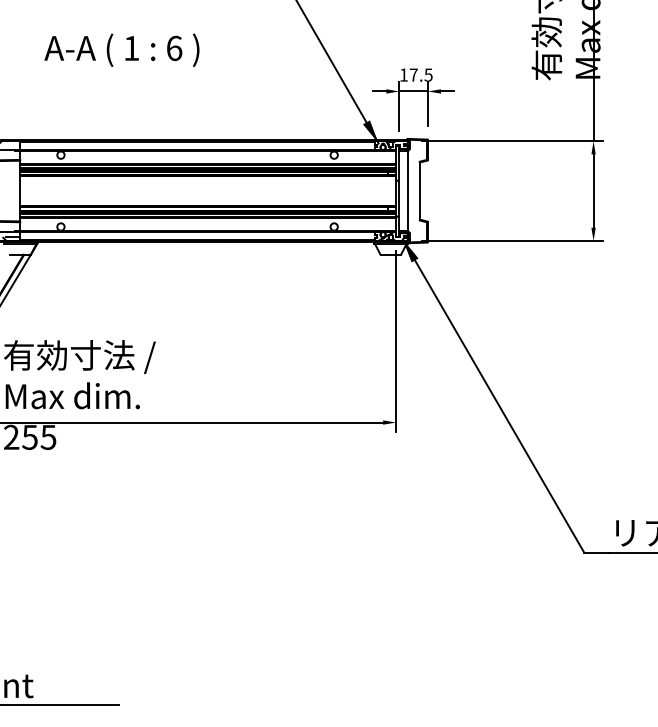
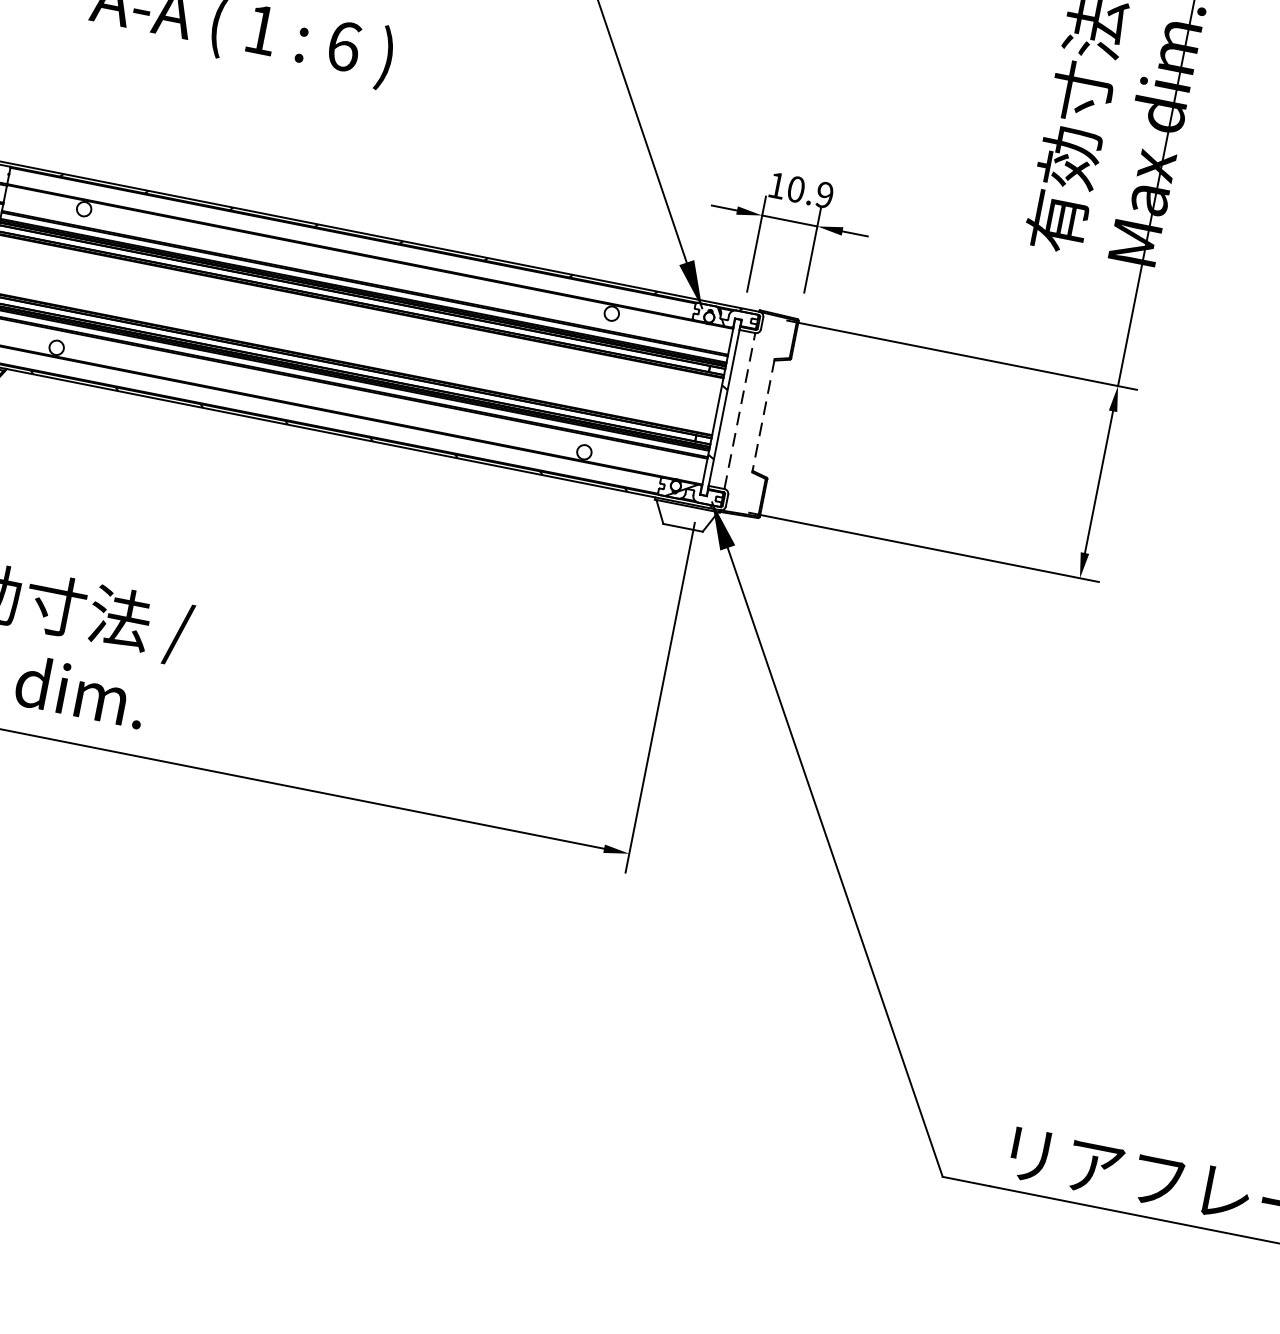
text: (420, 74) -> (809, 190), 17.5 -> 10.9
line: (407, 190) -> (739, 409), solid -> dashed
line: (419, 191) -> (762, 416), solid -> dashed

